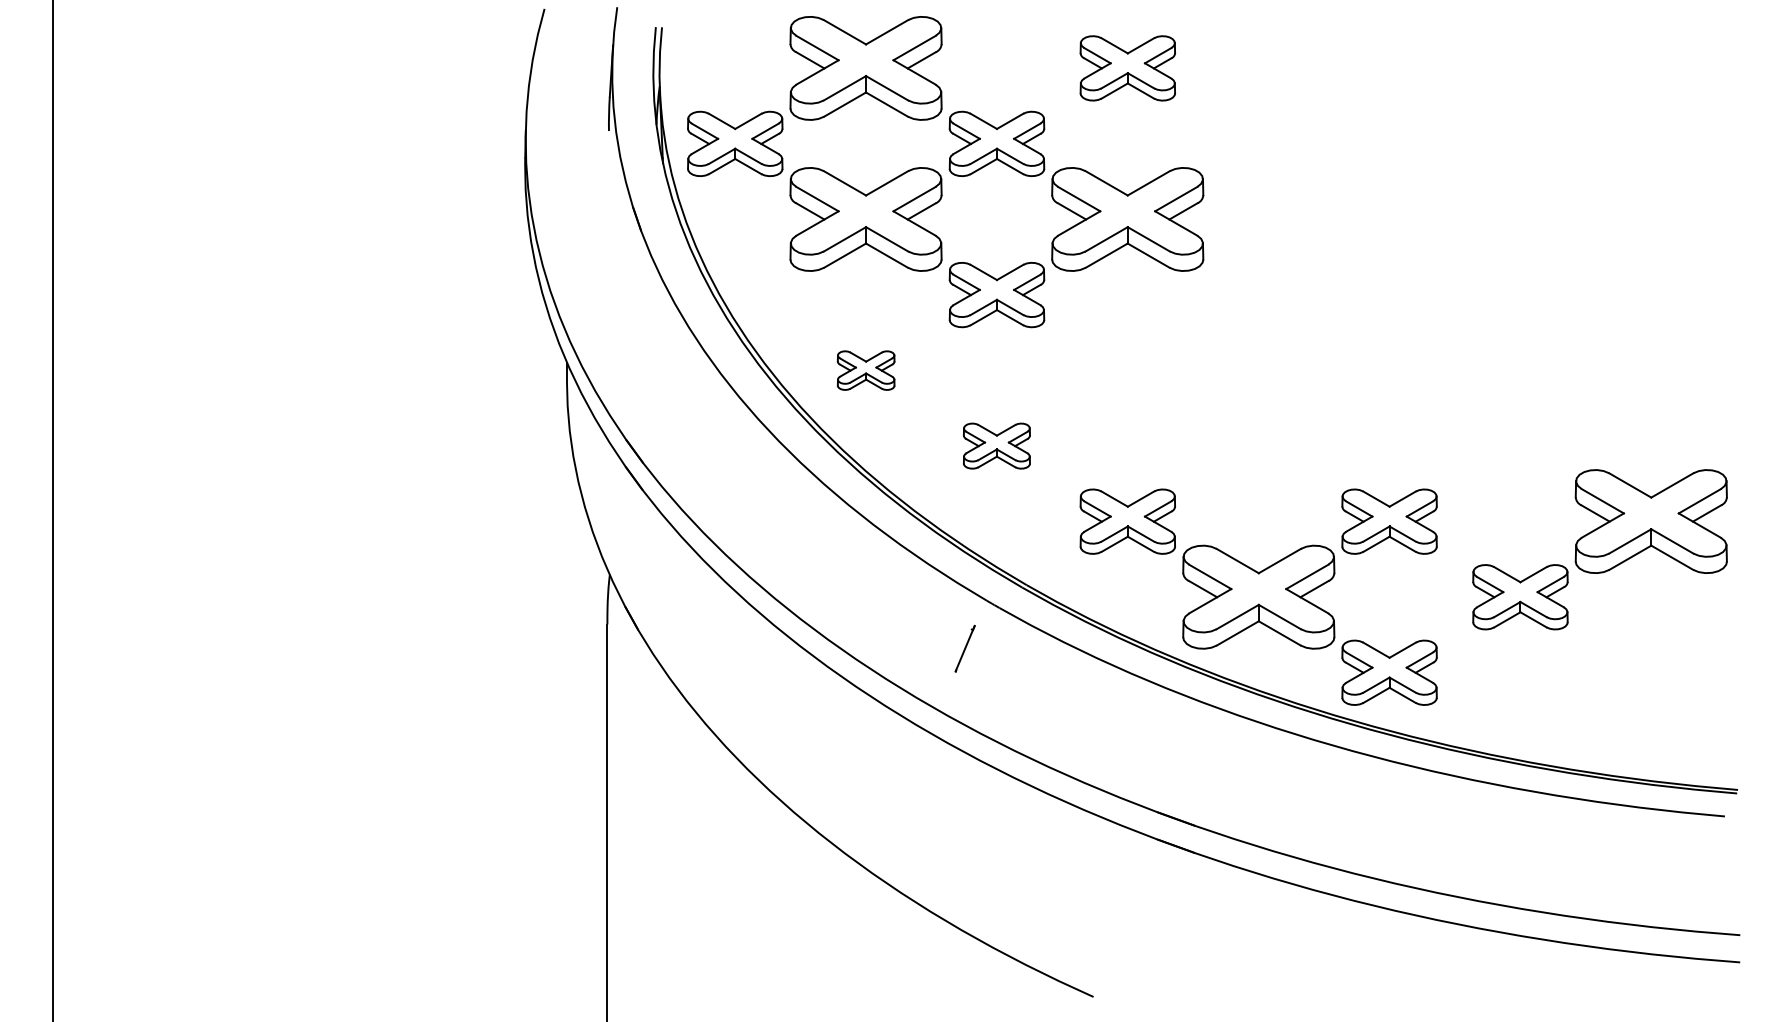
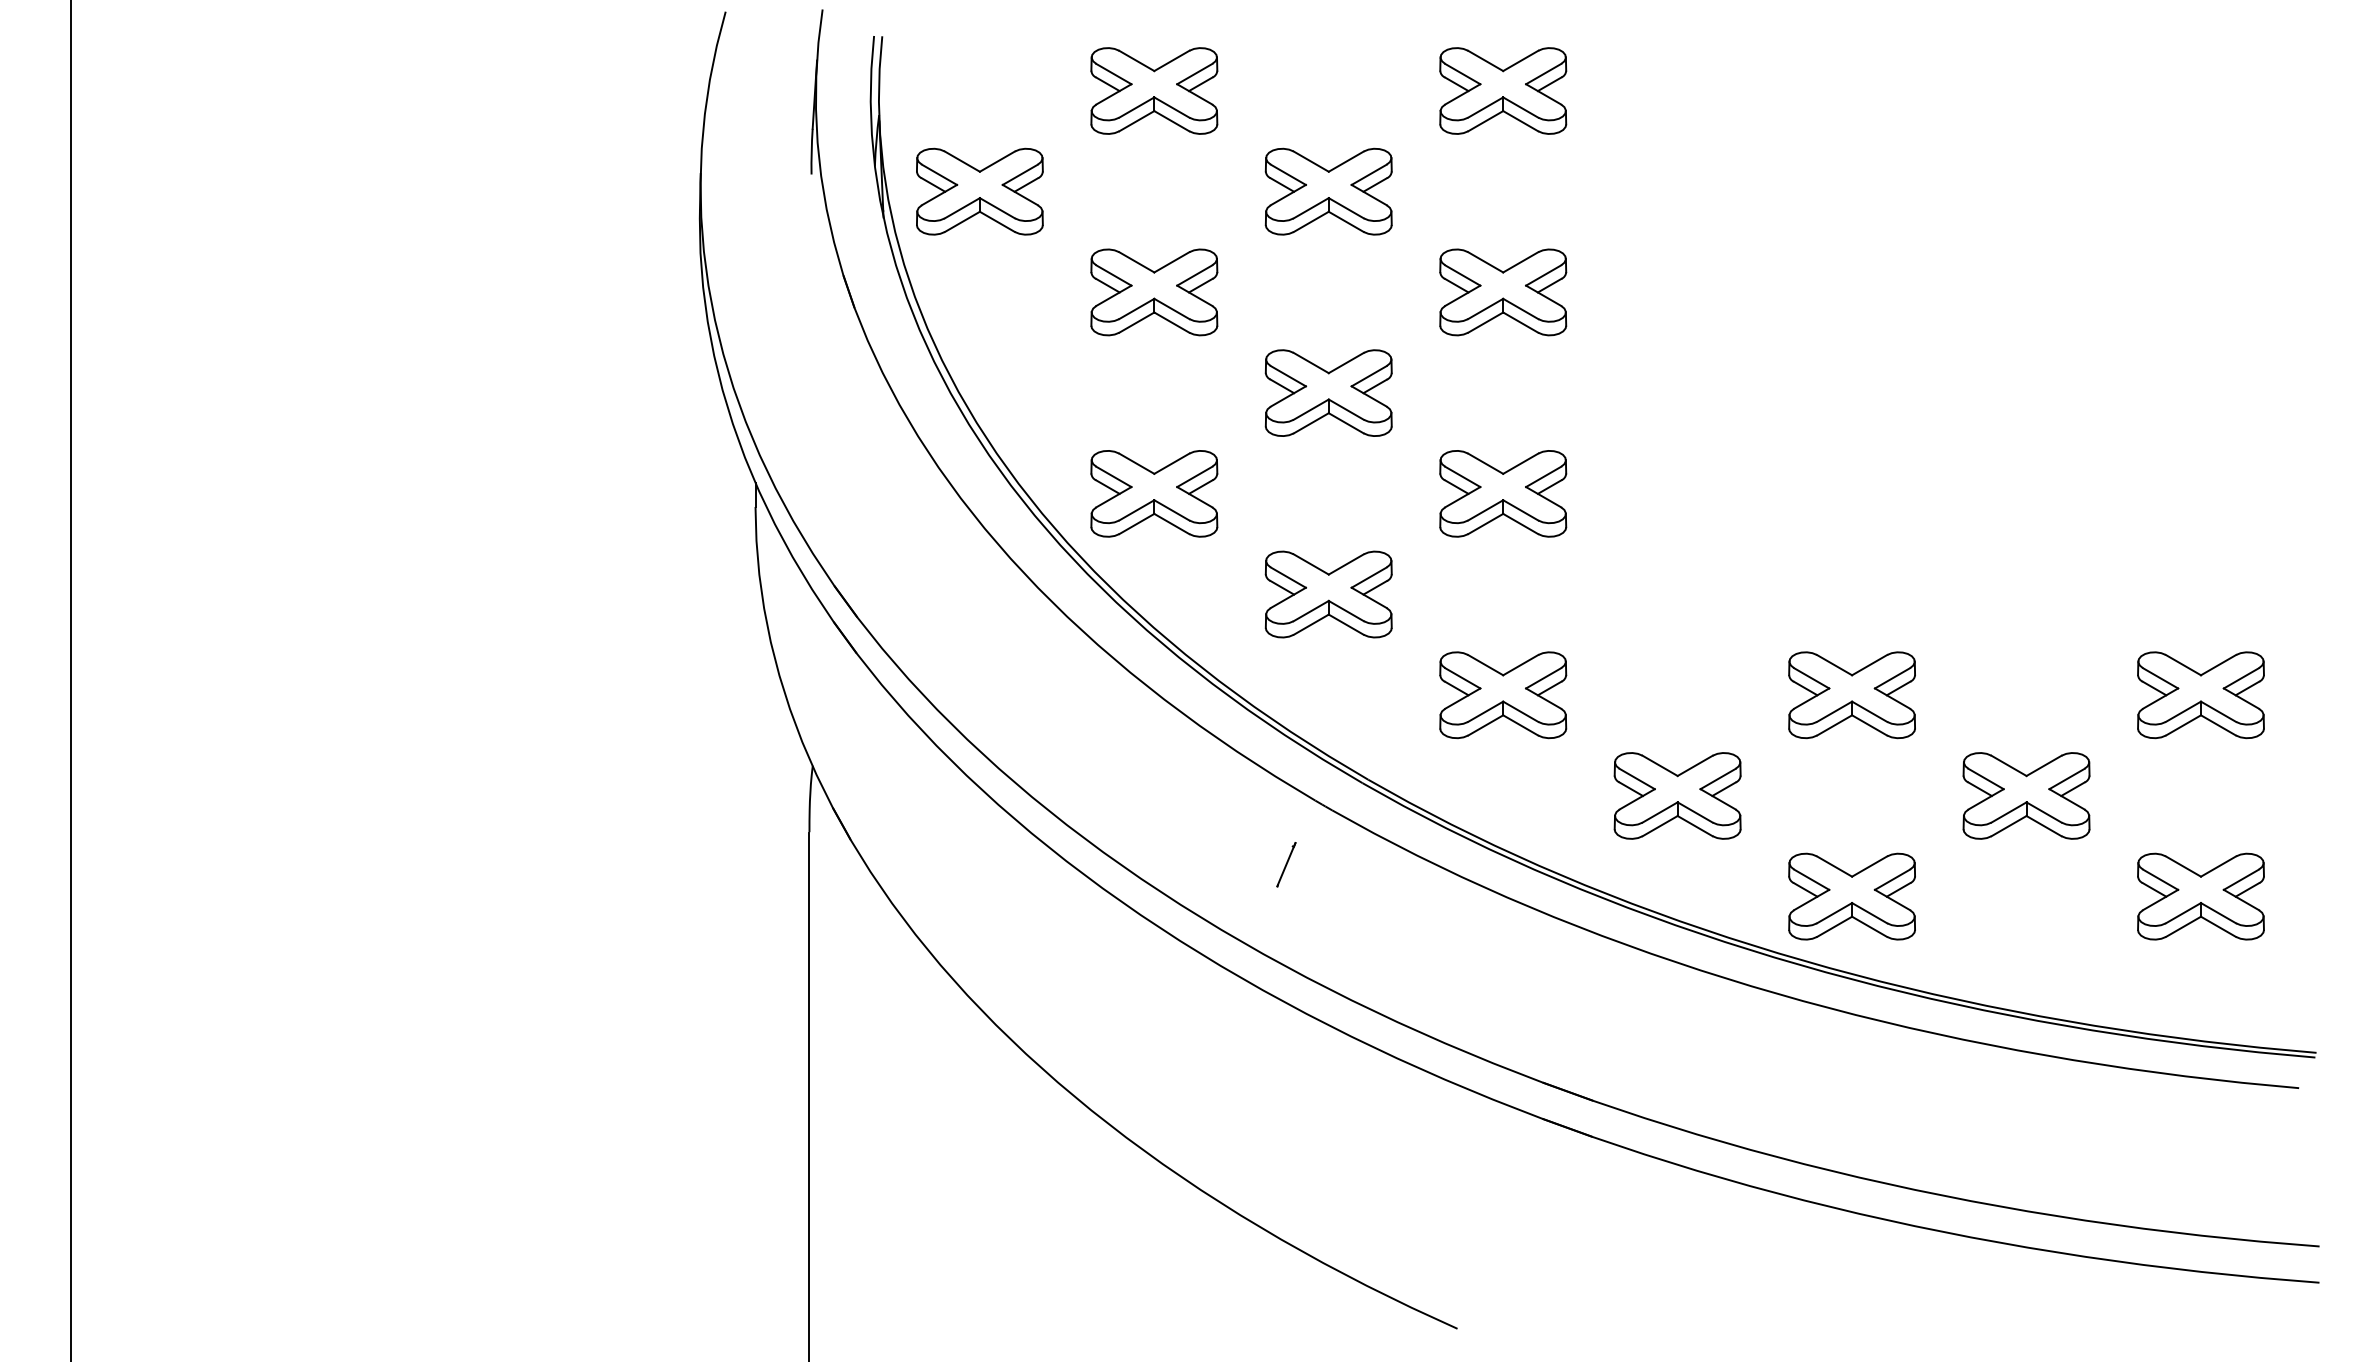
part: (866, 68) -> (1154, 90), size x0.62
part: (866, 219) -> (1154, 292), size x0.62
part: (1128, 219) -> (1503, 292), size x0.62
part: (866, 370) -> (1154, 493), size x1.67
part: (1128, 370) -> (1503, 493), added
part: (996, 446) -> (1328, 594), size x1.43
part: (1650, 521) -> (2200, 695), size x0.62
part: (1258, 596) -> (1677, 795), size x0.62
part: (965, 648) -> (1286, 864), size x0.71
part: (1650, 672) -> (2200, 896), added

